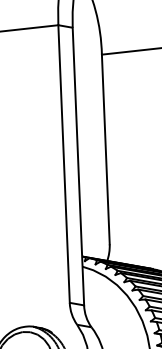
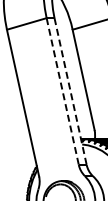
line: (63, 165) -> (62, 92), solid -> dashed
line: (77, 168) -> (70, 92), solid -> dashed

